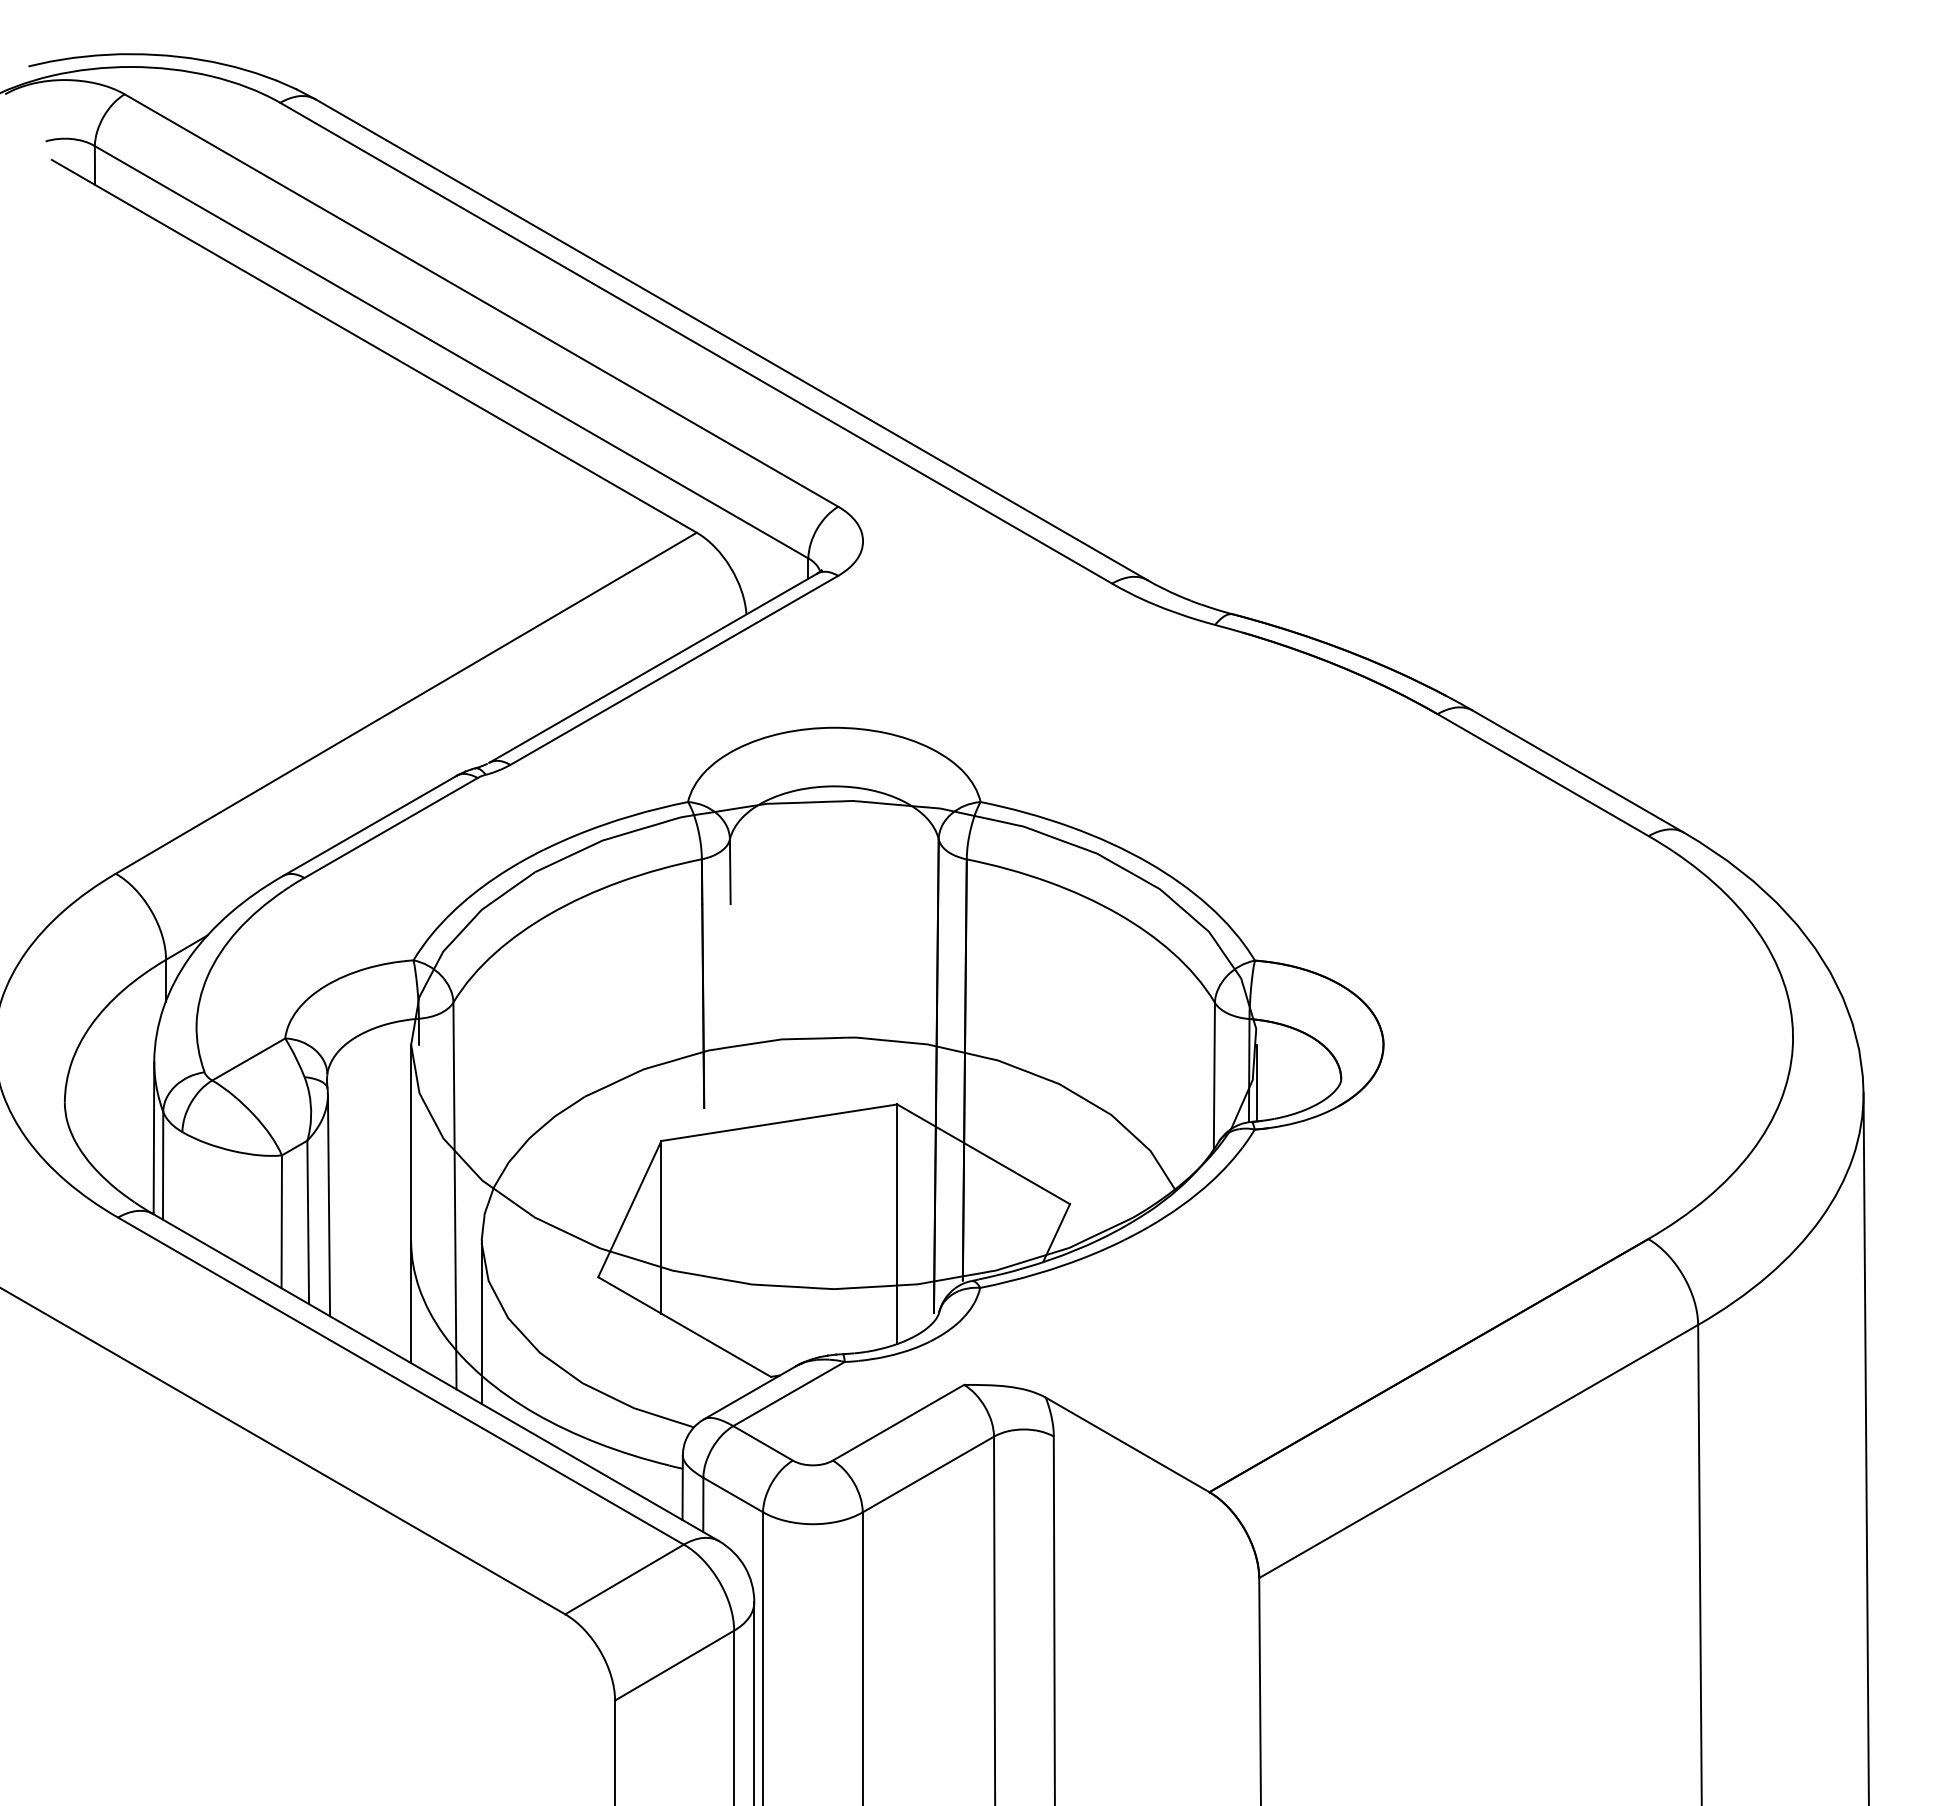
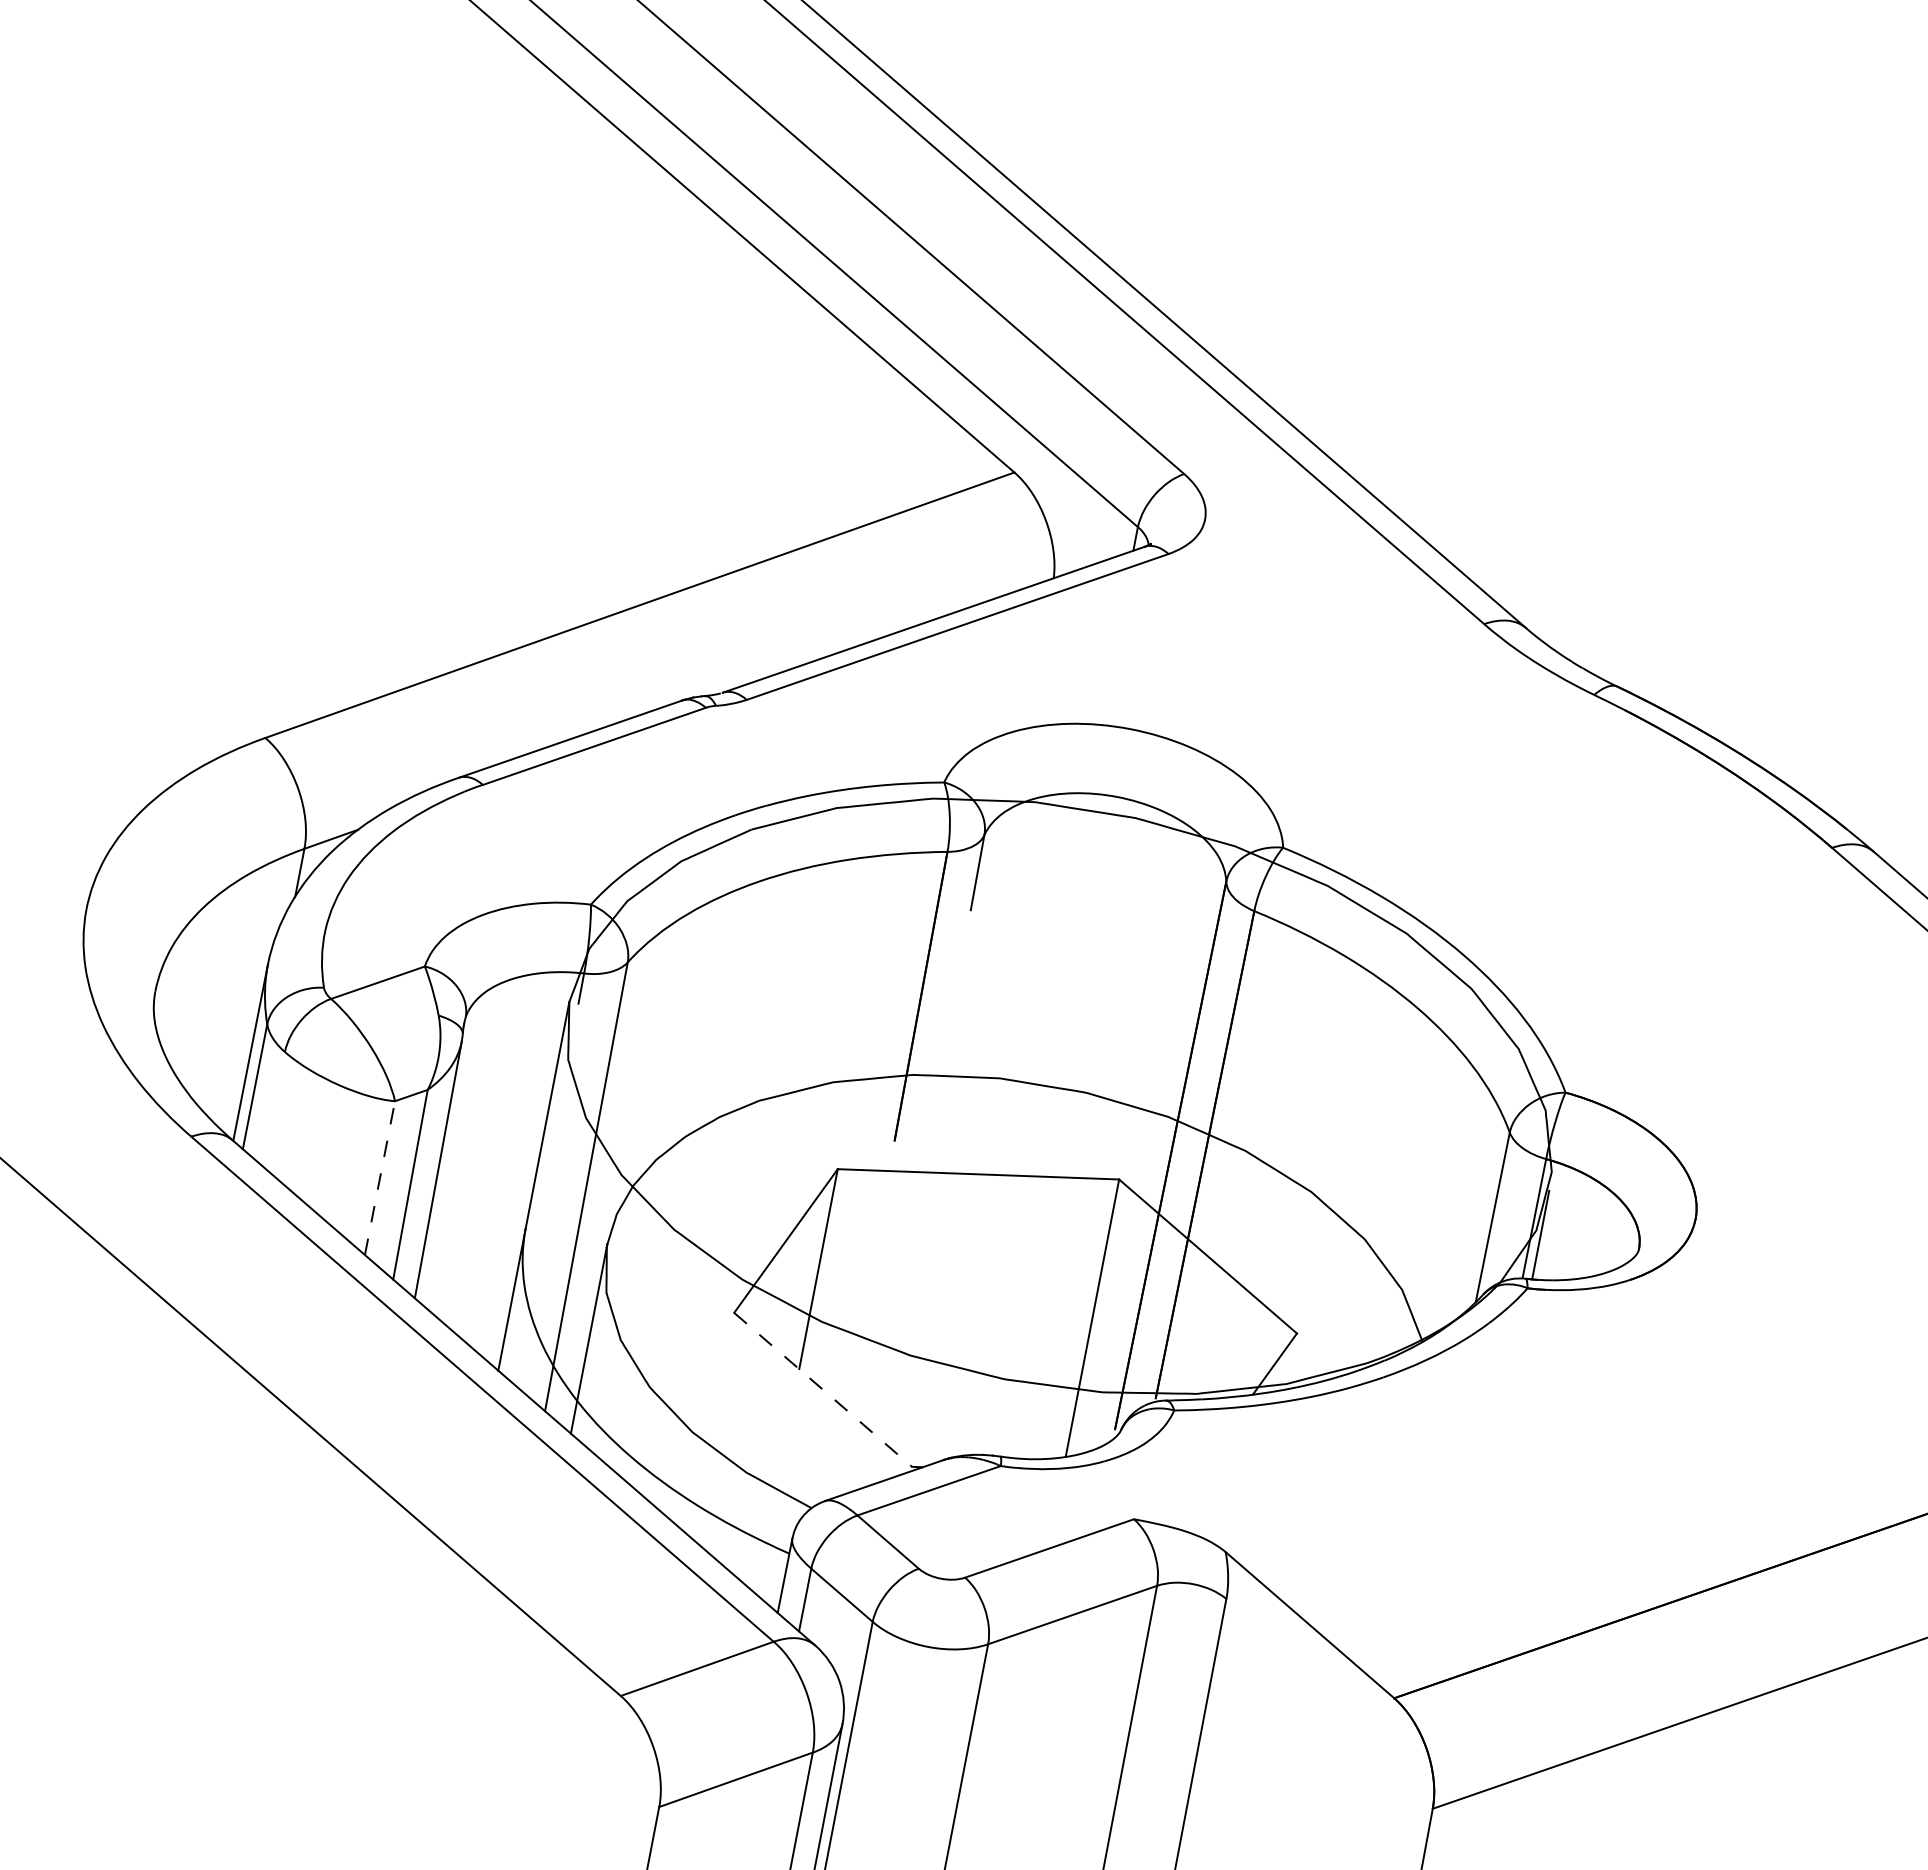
line: (281, 1221) -> (379, 1177), solid -> dashed
line: (684, 1327) -> (822, 1390), solid -> dashed

